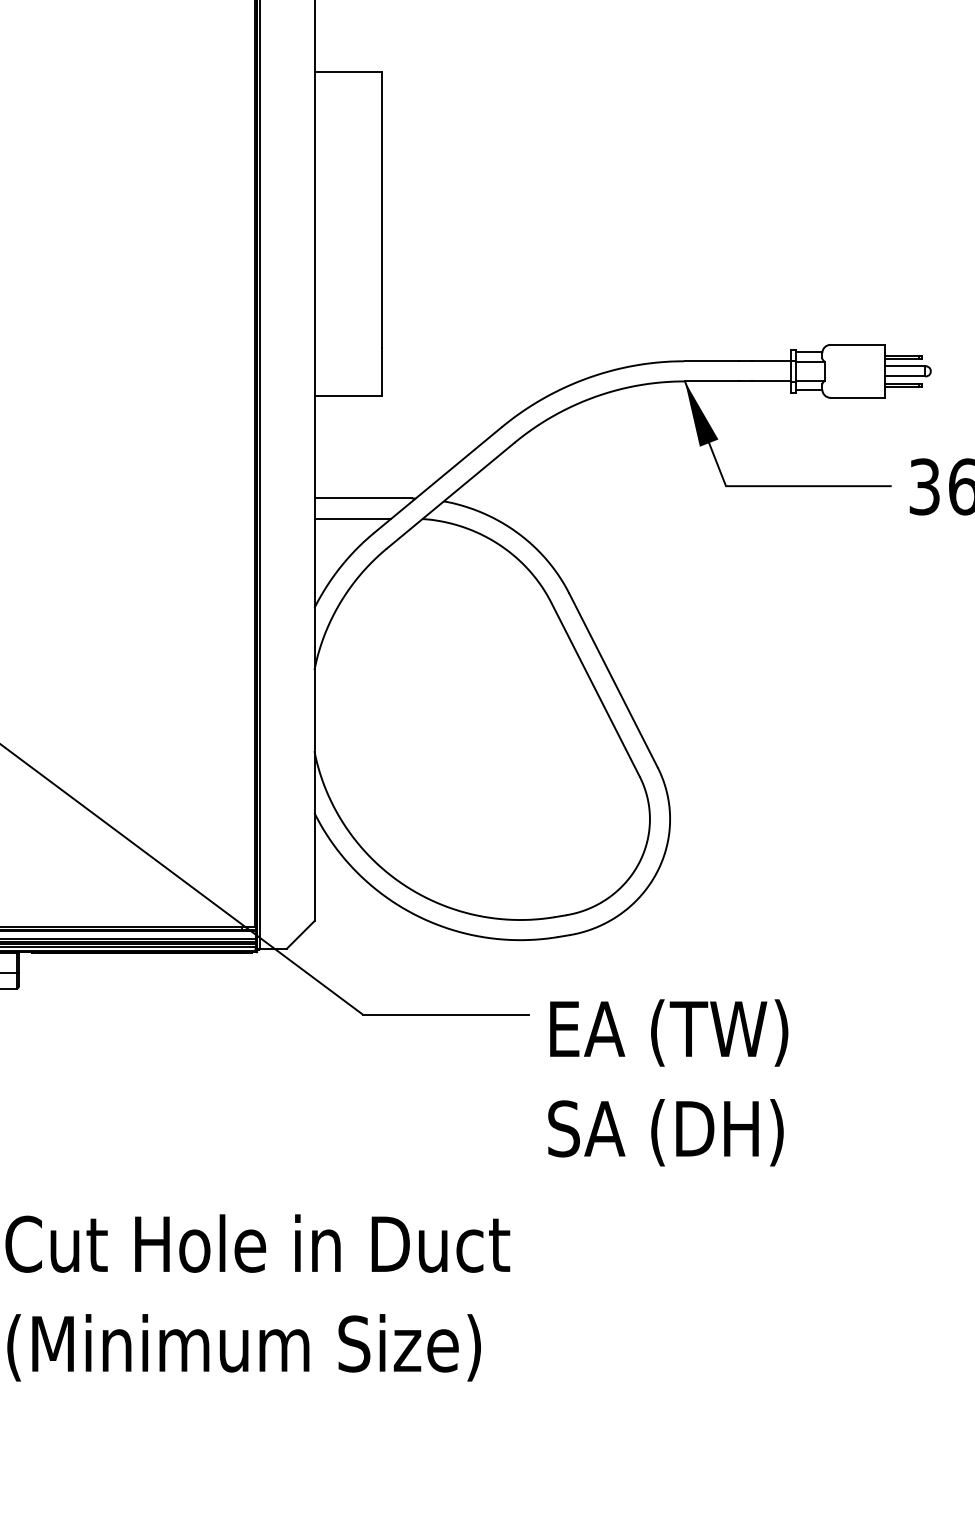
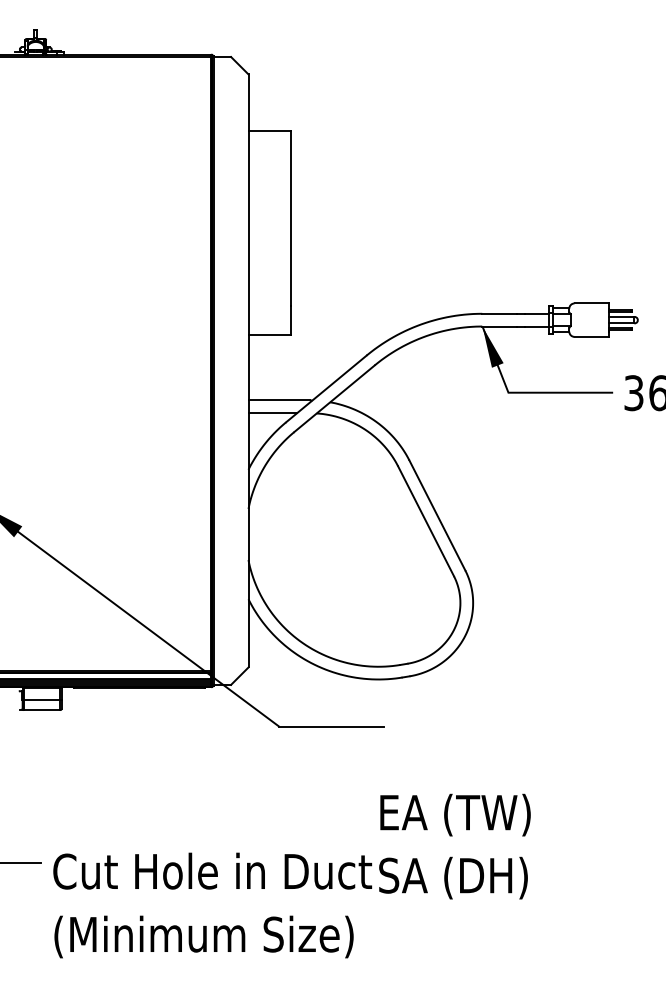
text: (667, 1082) -> (454, 846), moved

